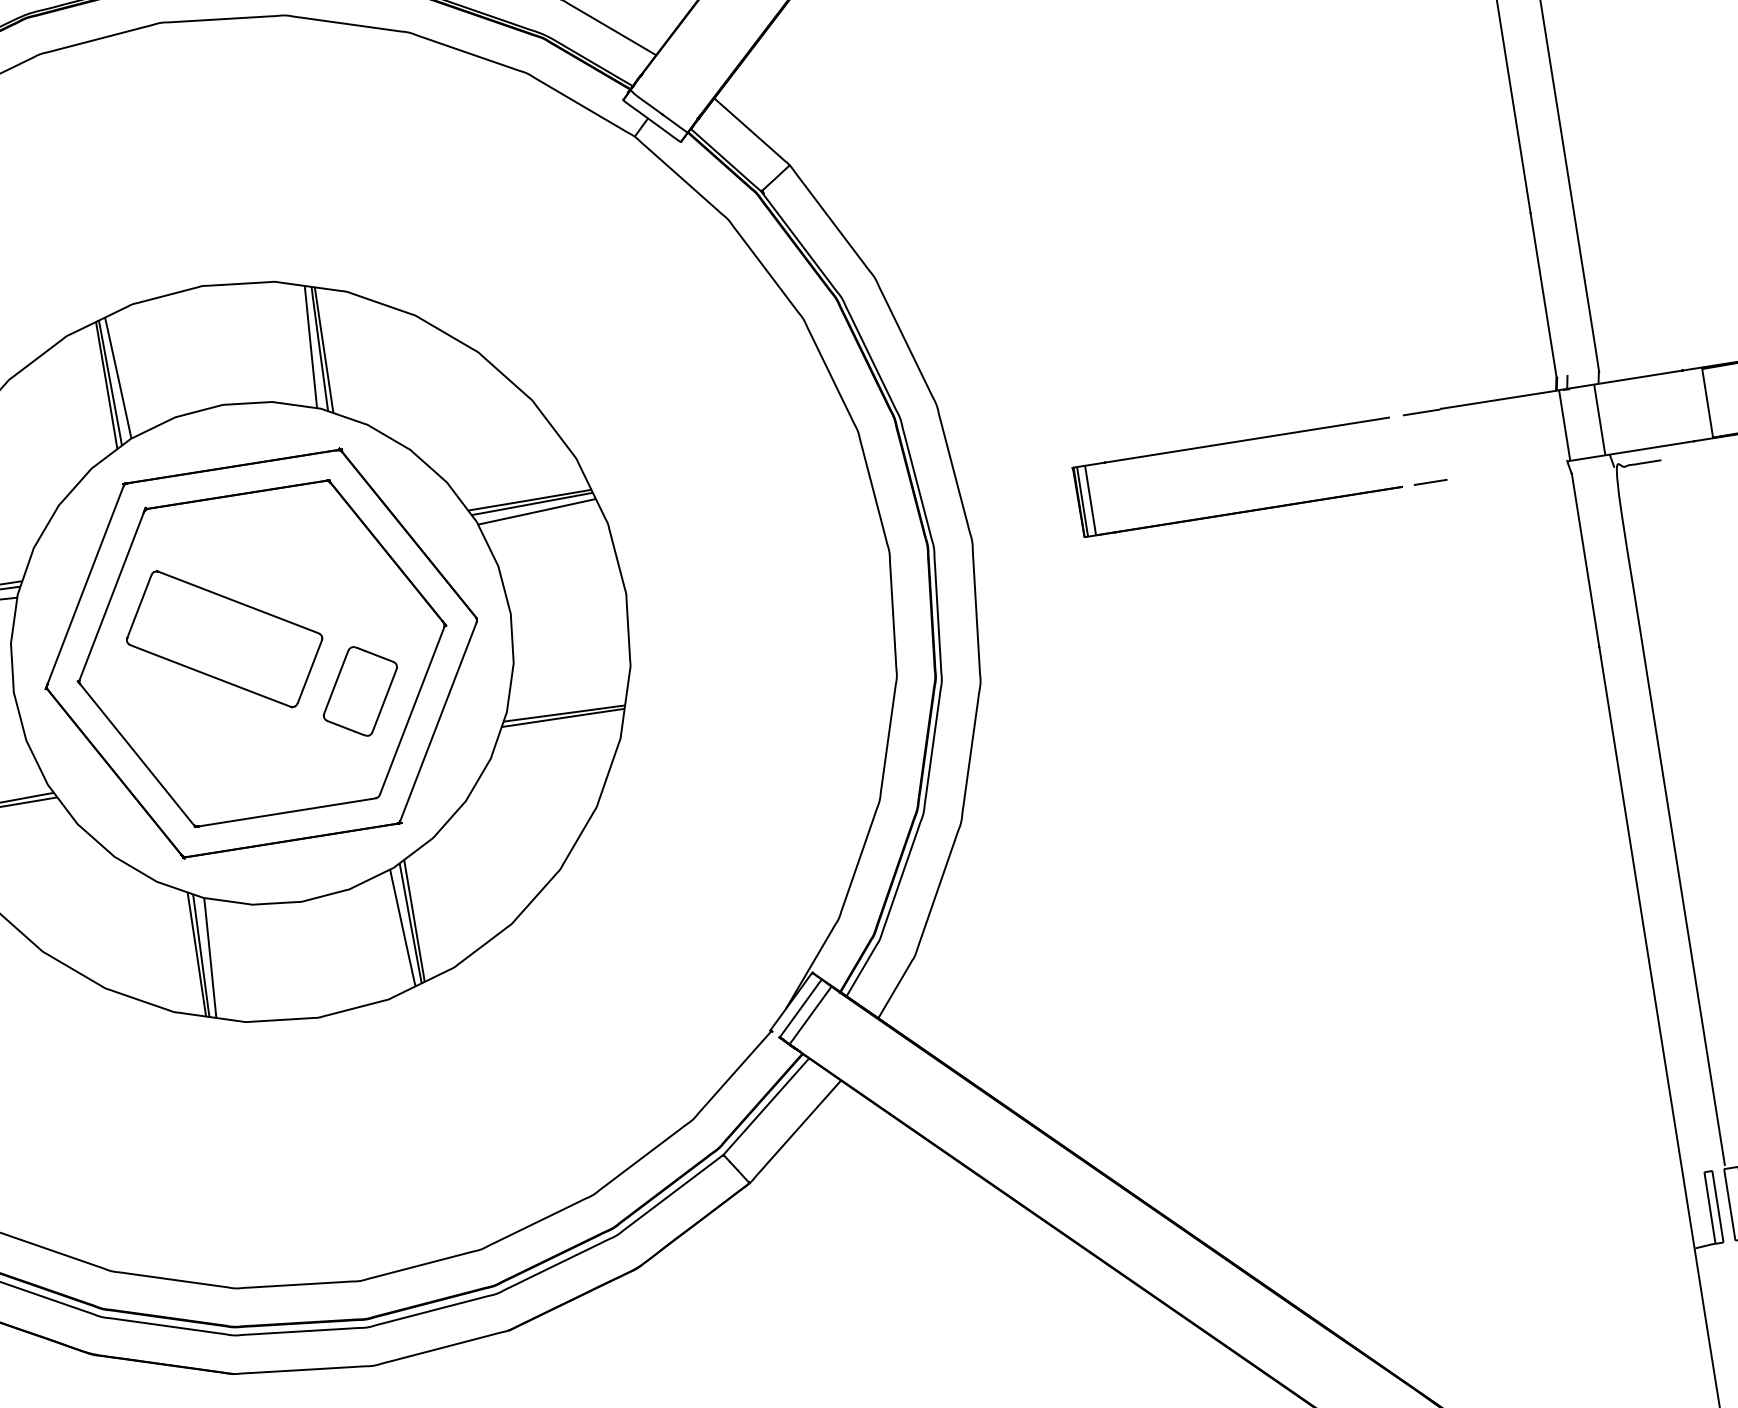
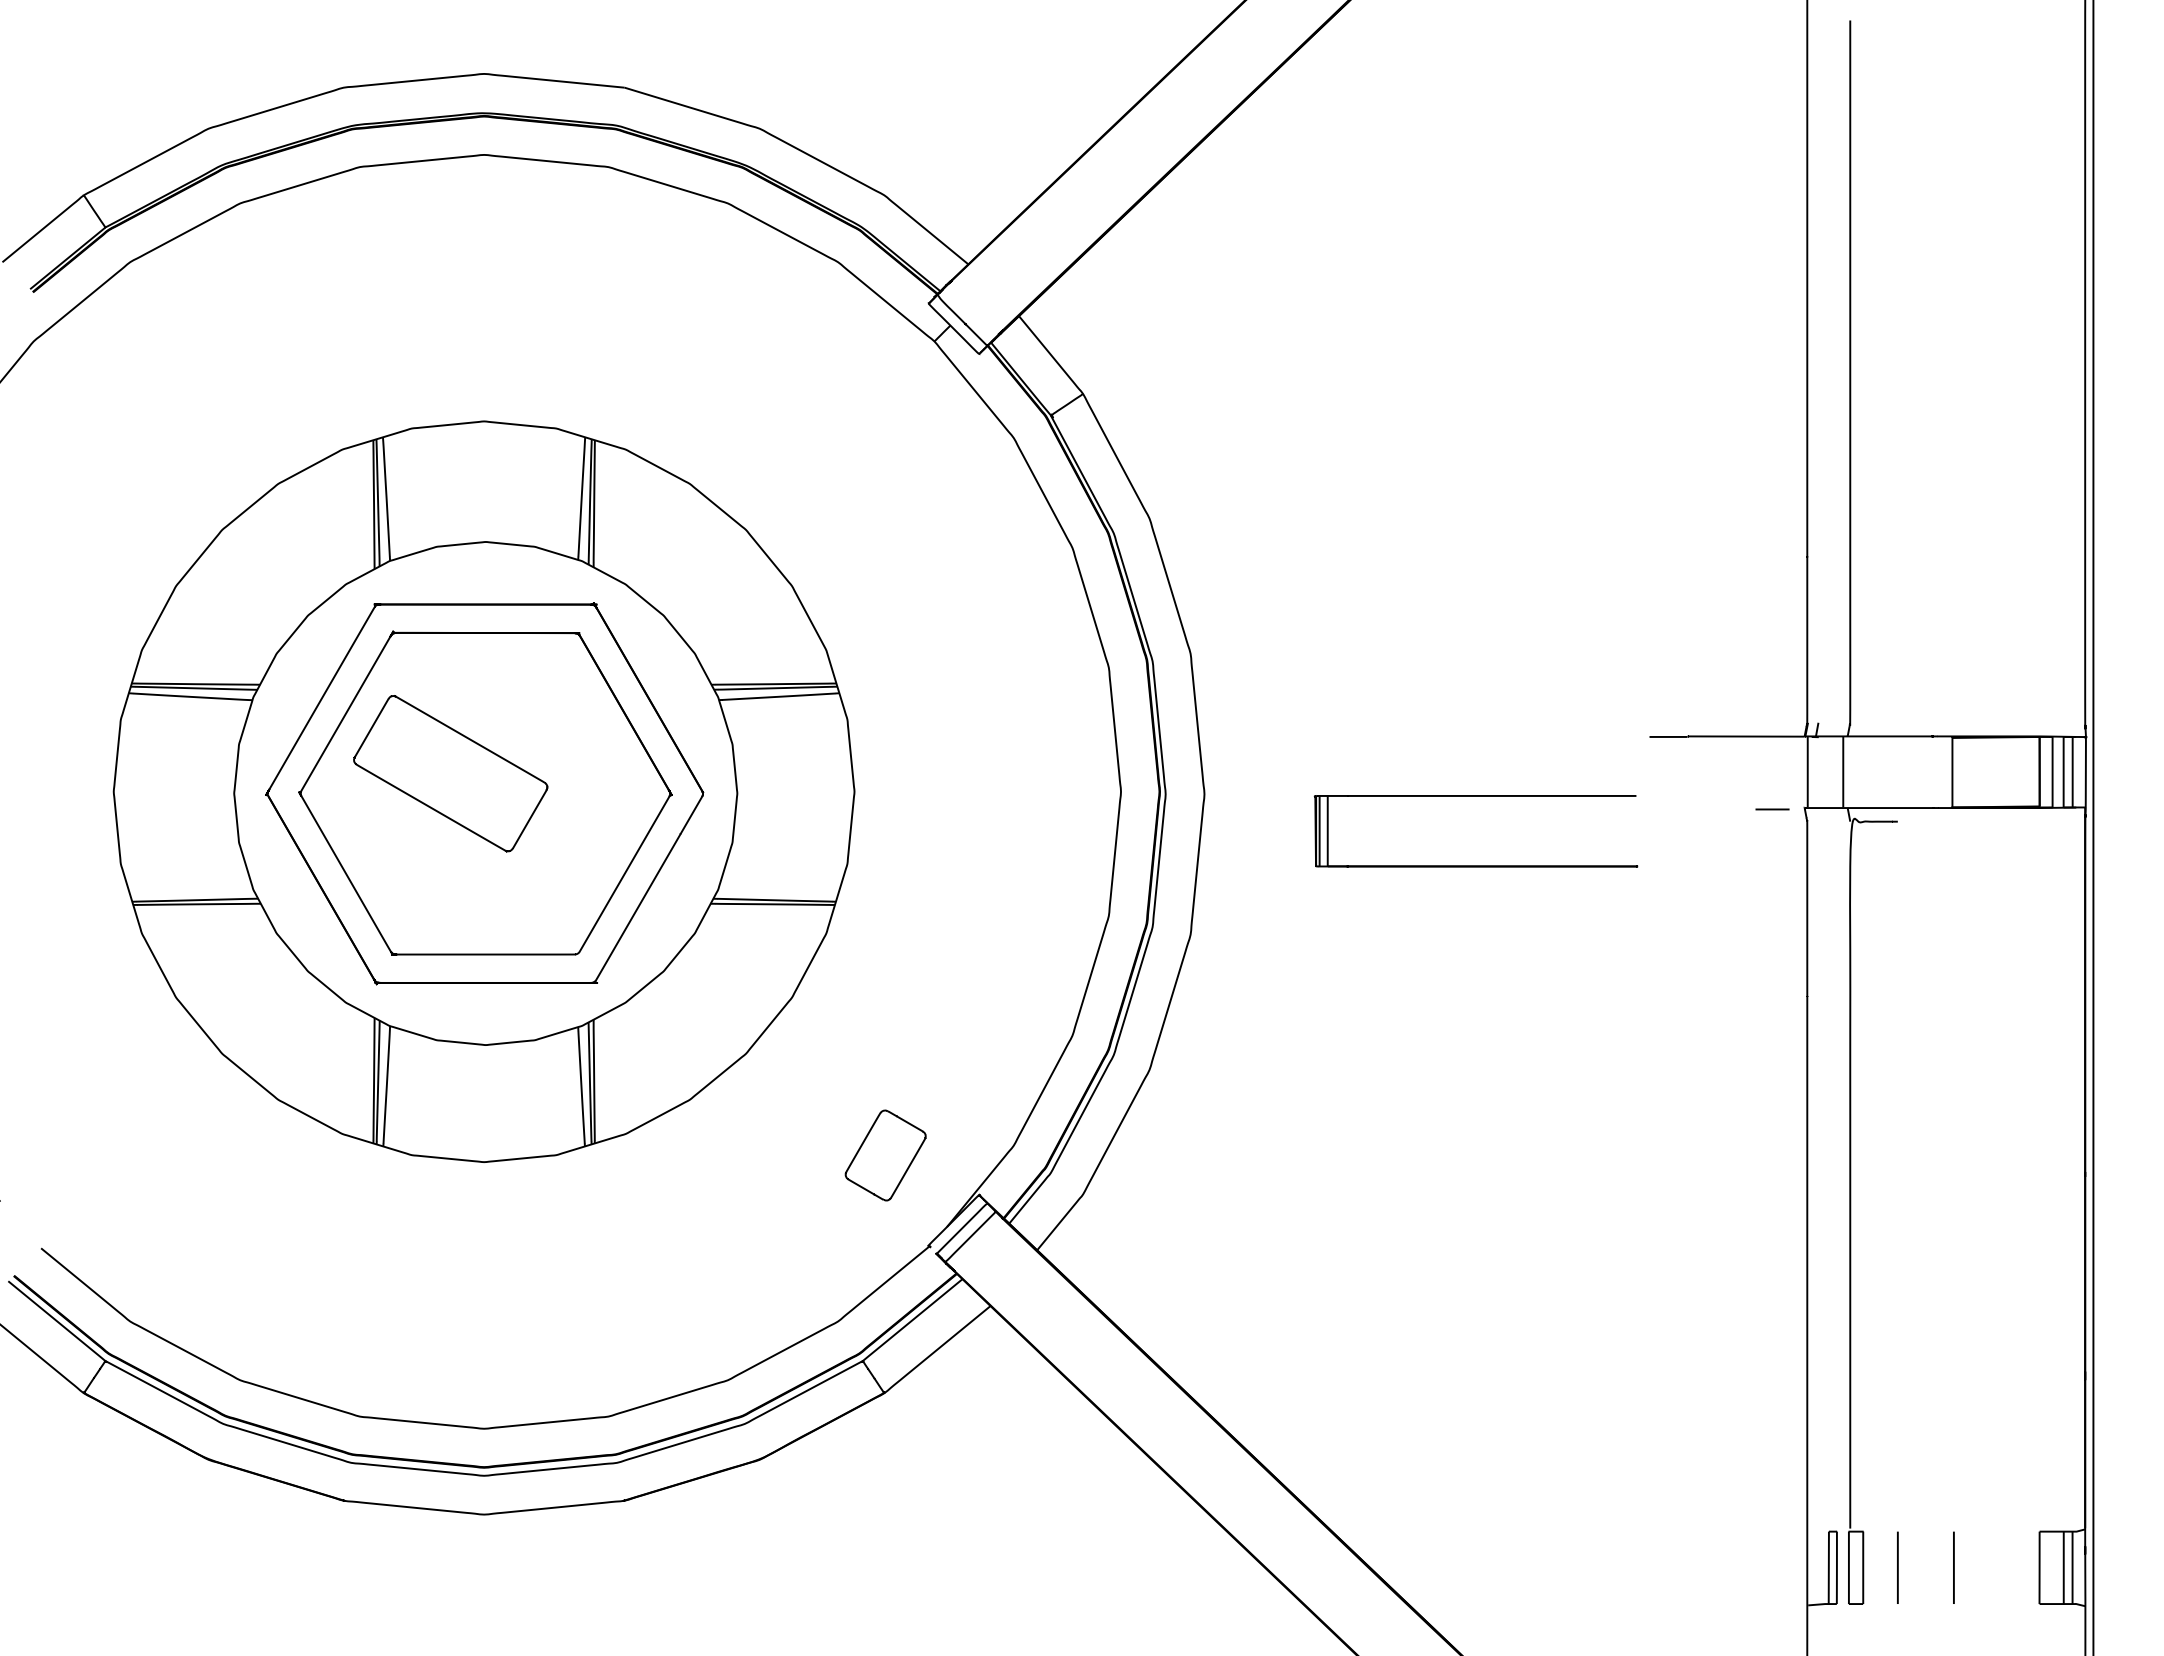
line: (1430, 482) -> (1772, 809), moved
part: (1241, 511) -> (1475, 865), moved
part: (360, 691) -> (885, 1155), moved

